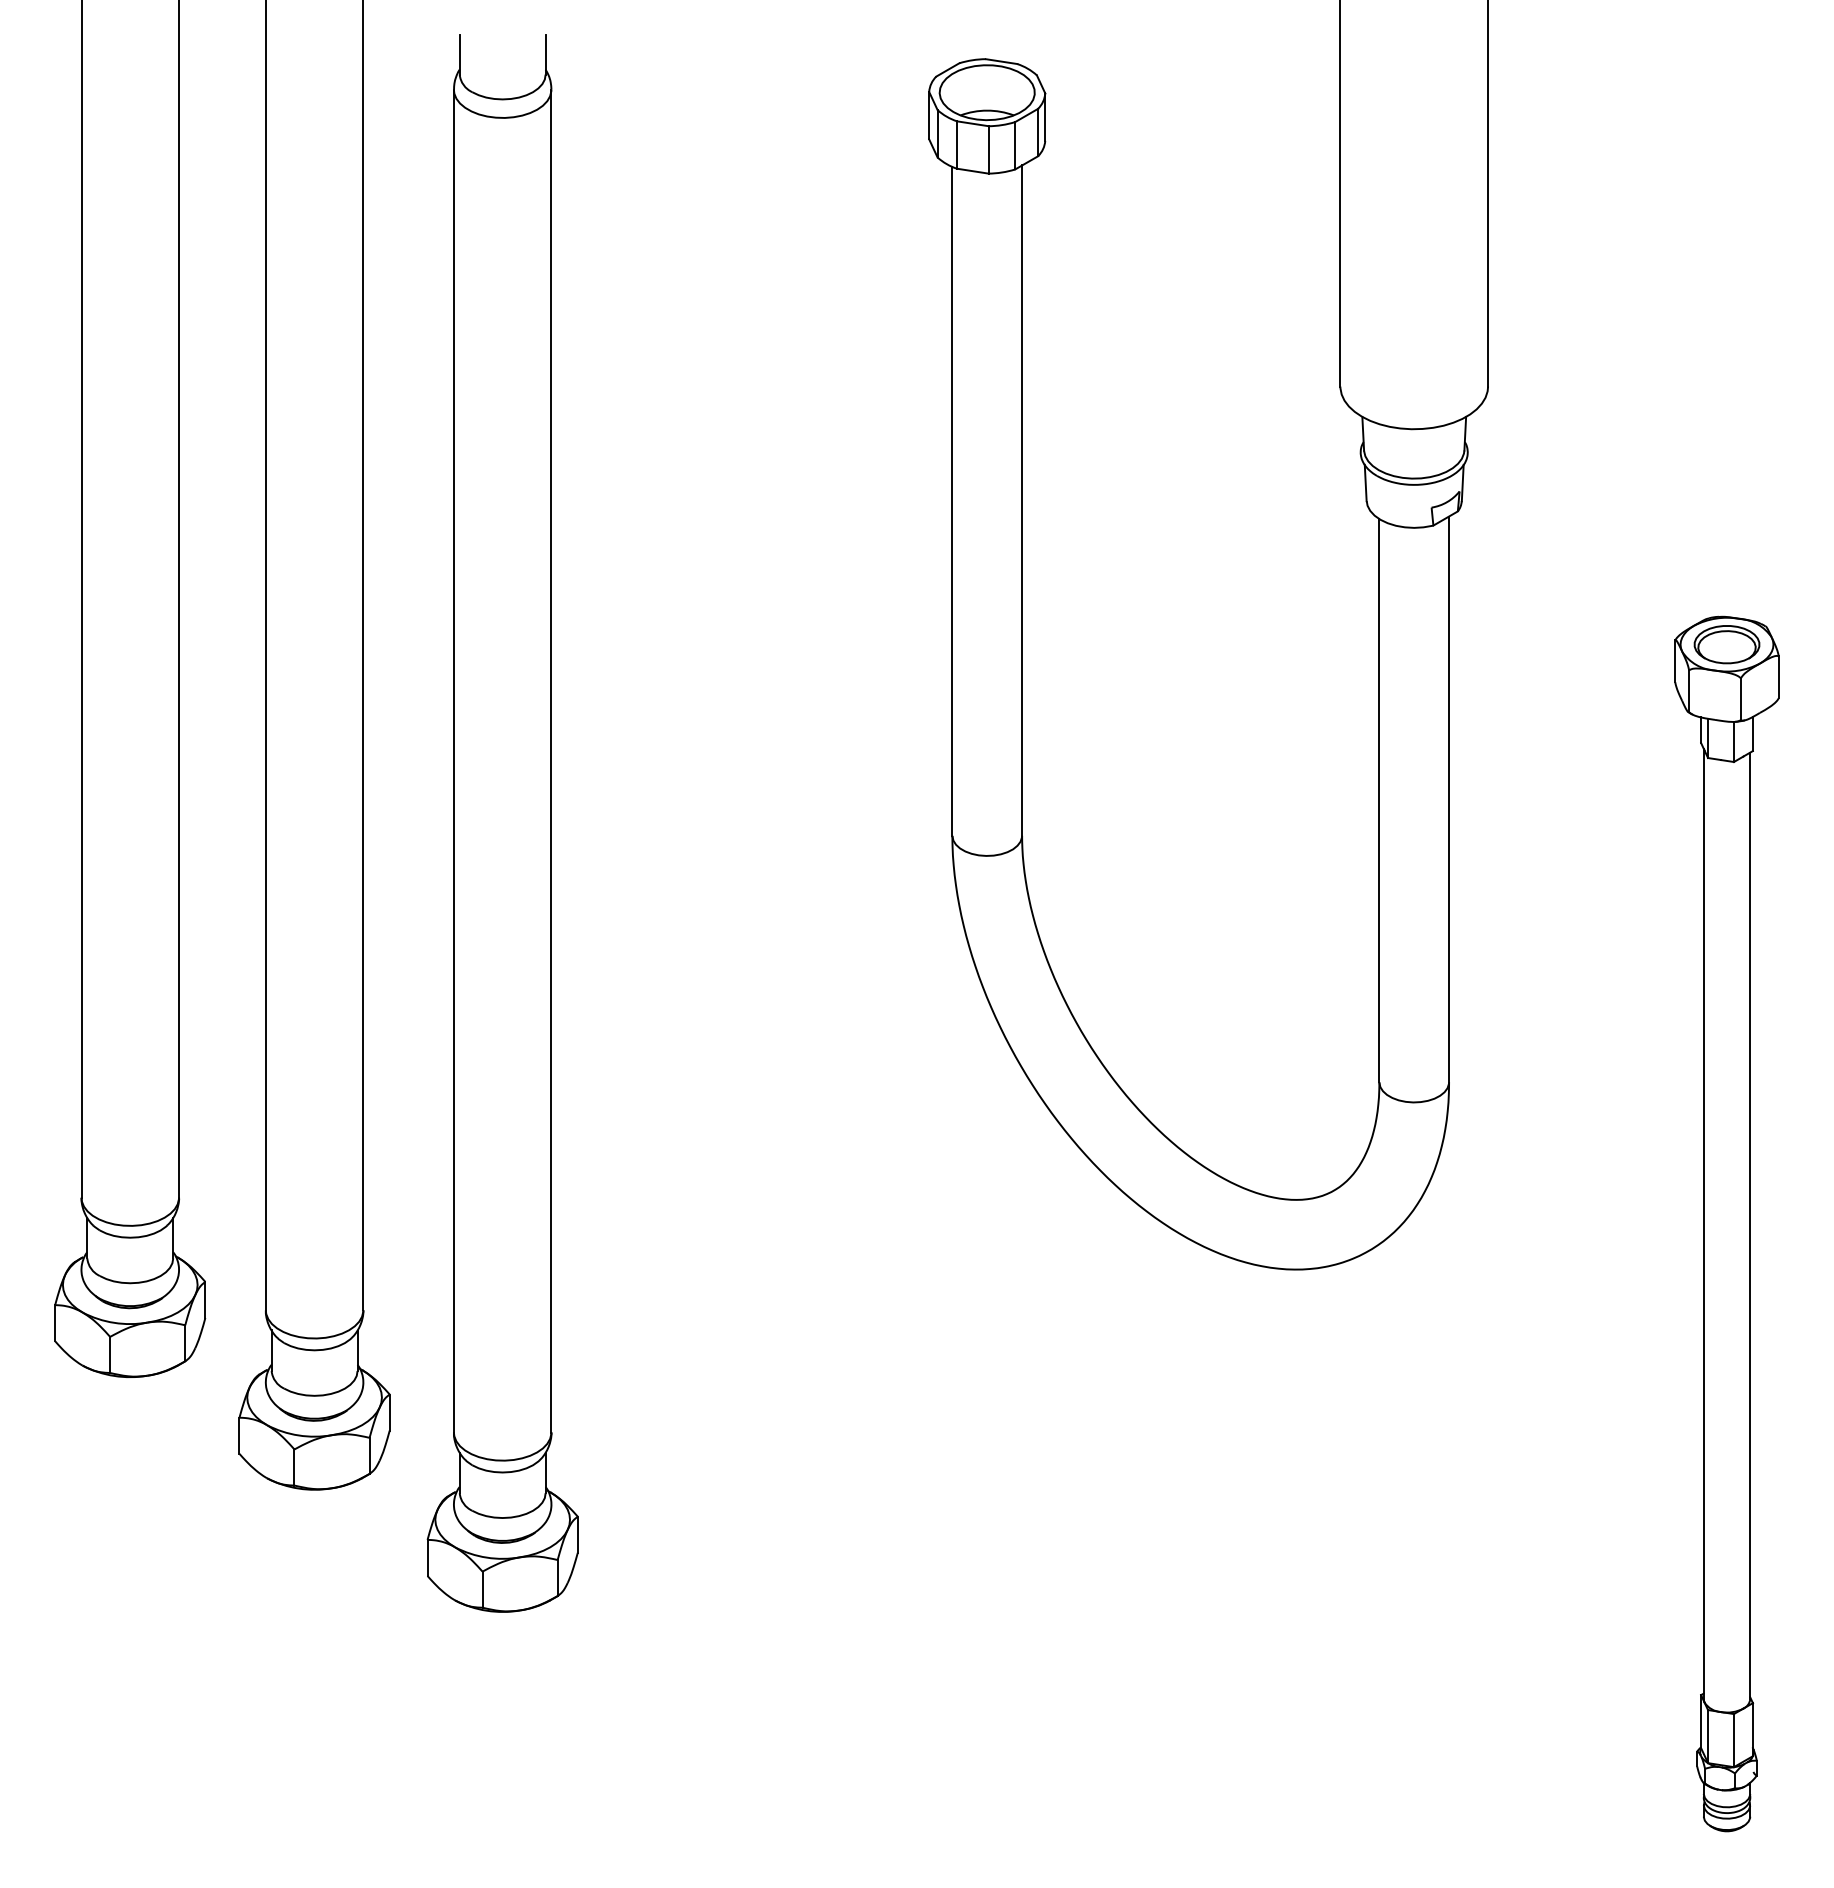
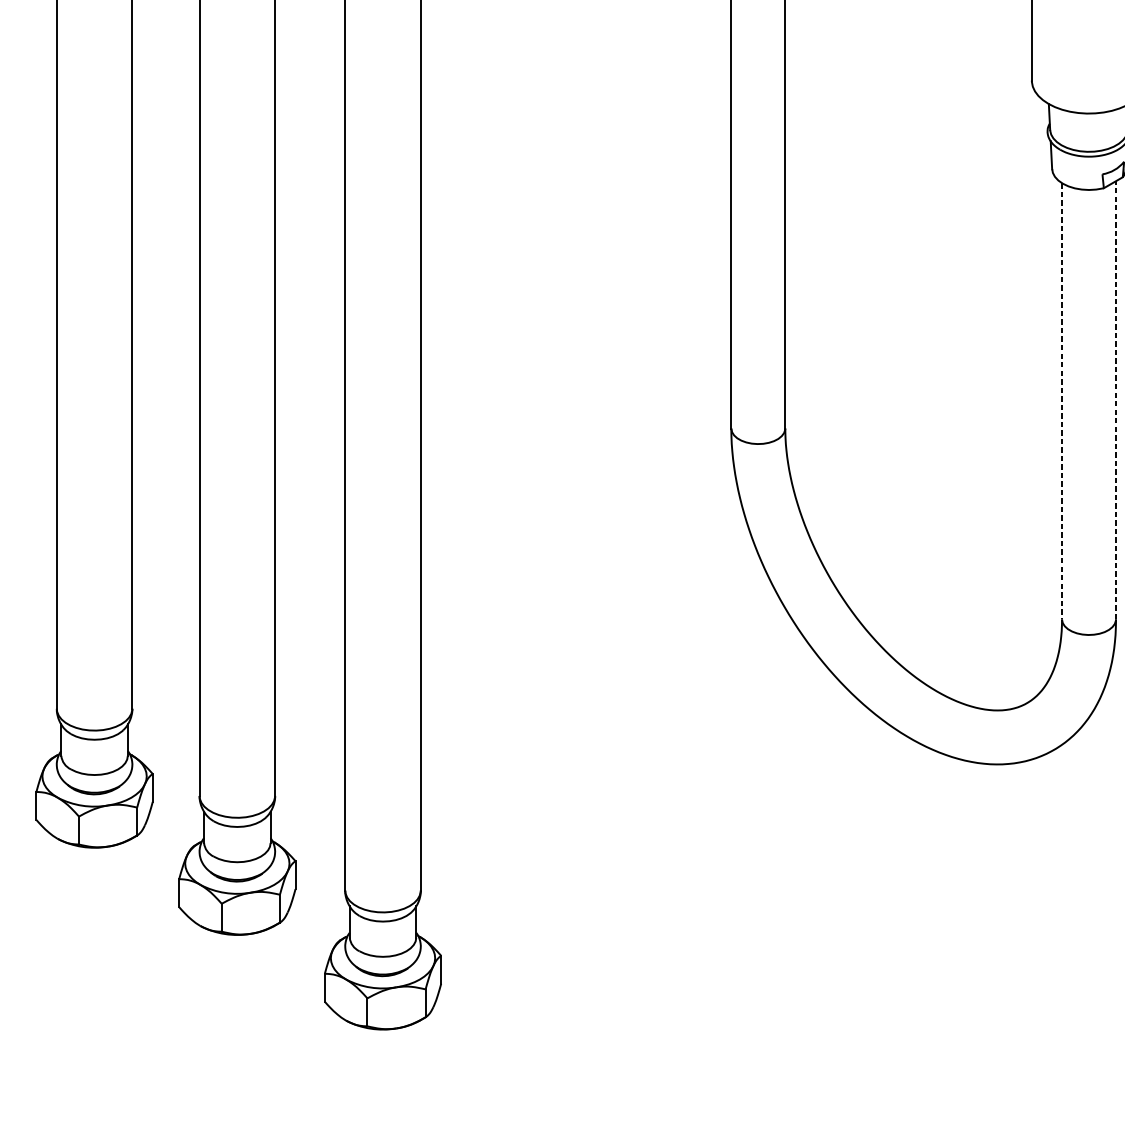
line: (1449, 799) -> (1116, 400), solid -> dashed
line: (1379, 800) -> (1062, 401), solid -> dashed

